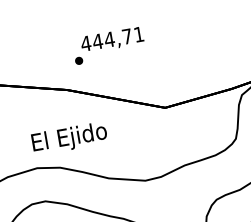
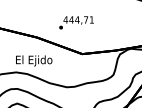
text: (108, 45) -> (76, 22), moved

